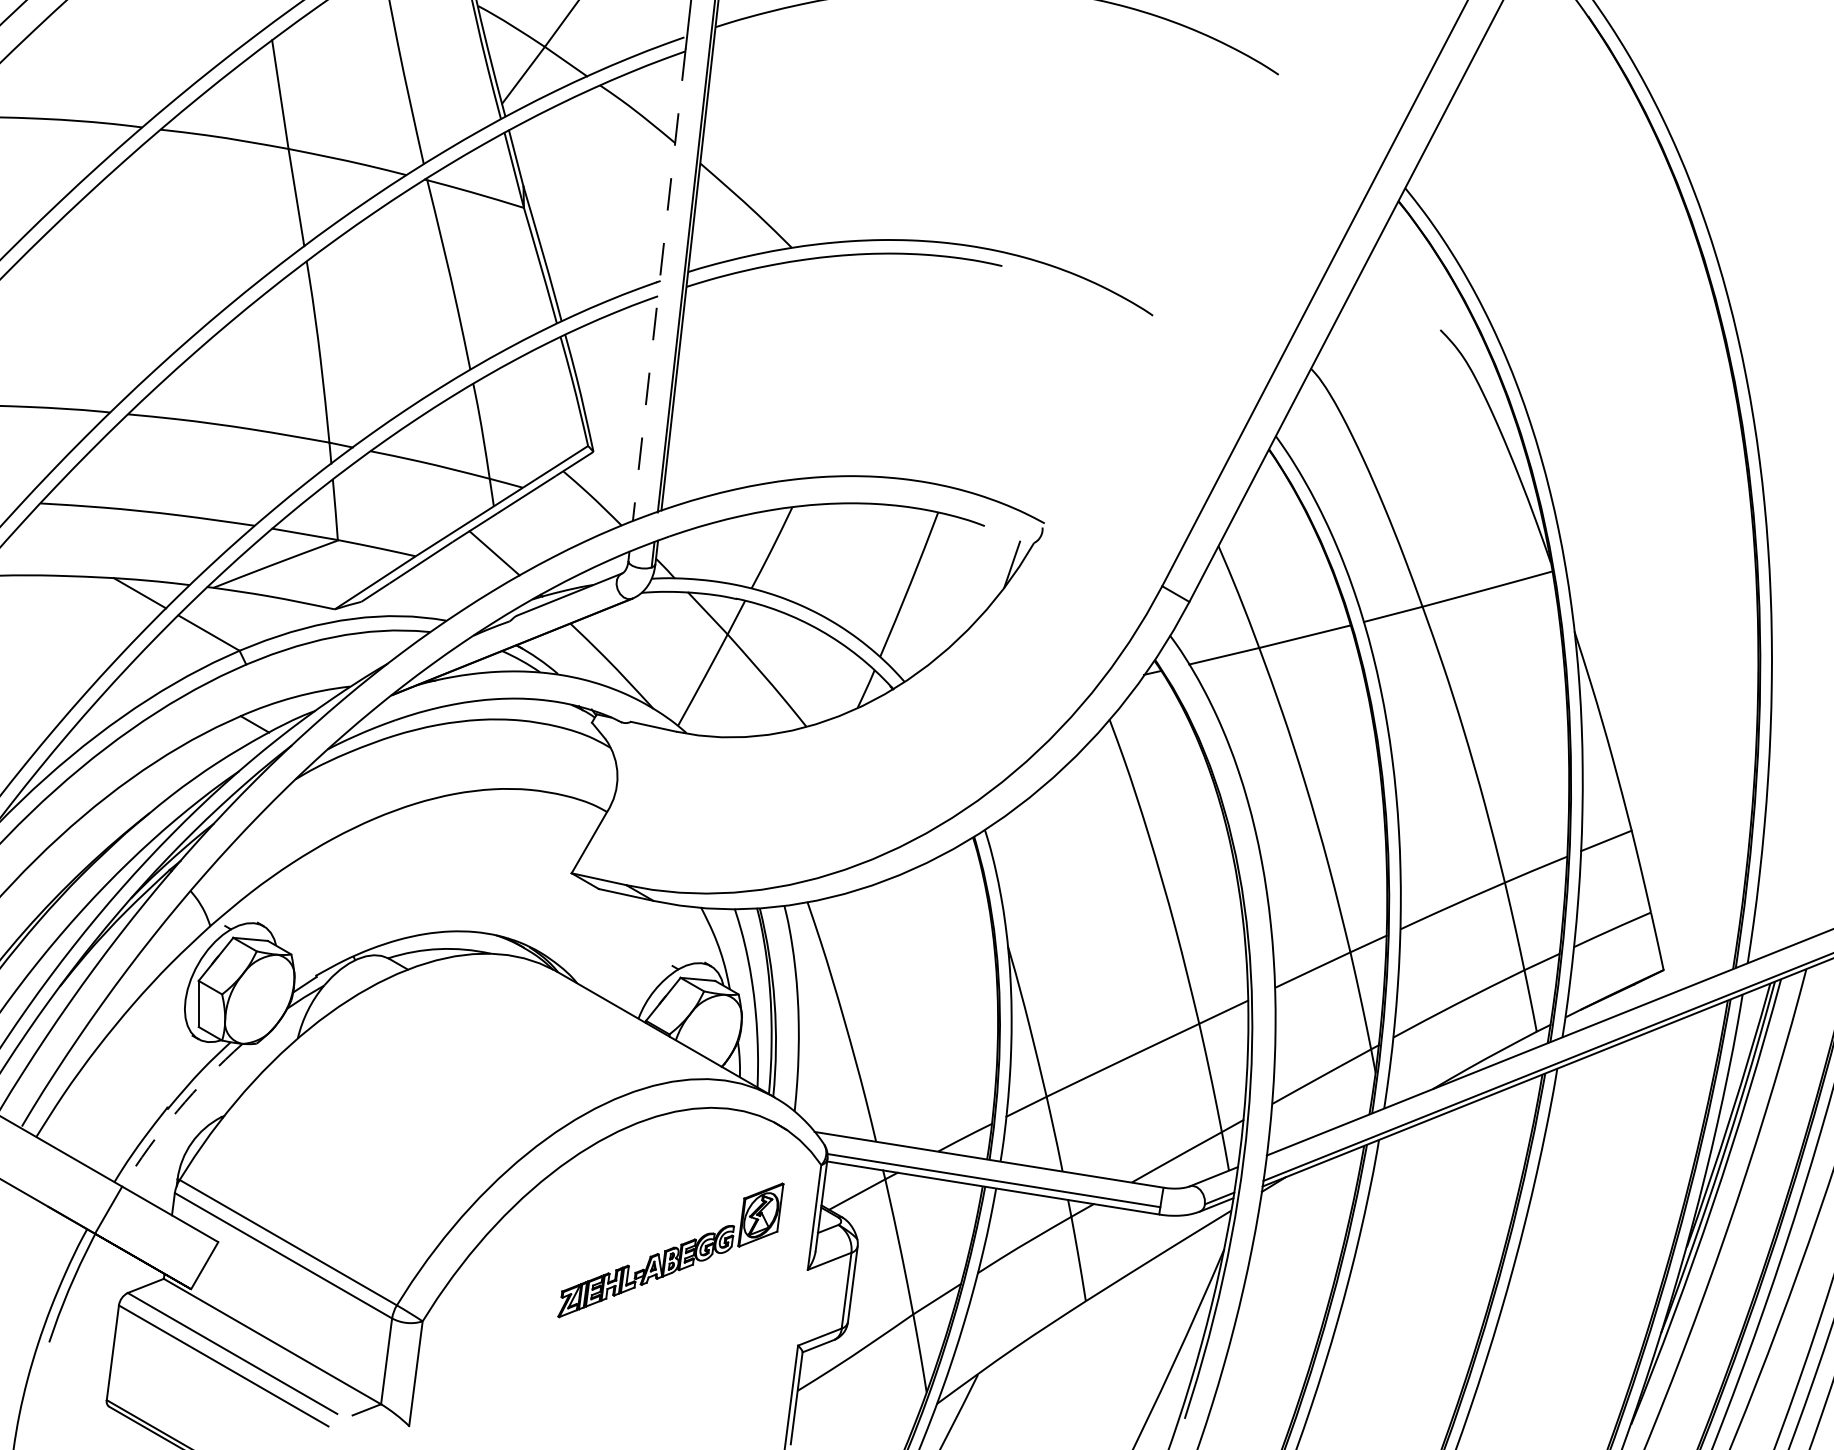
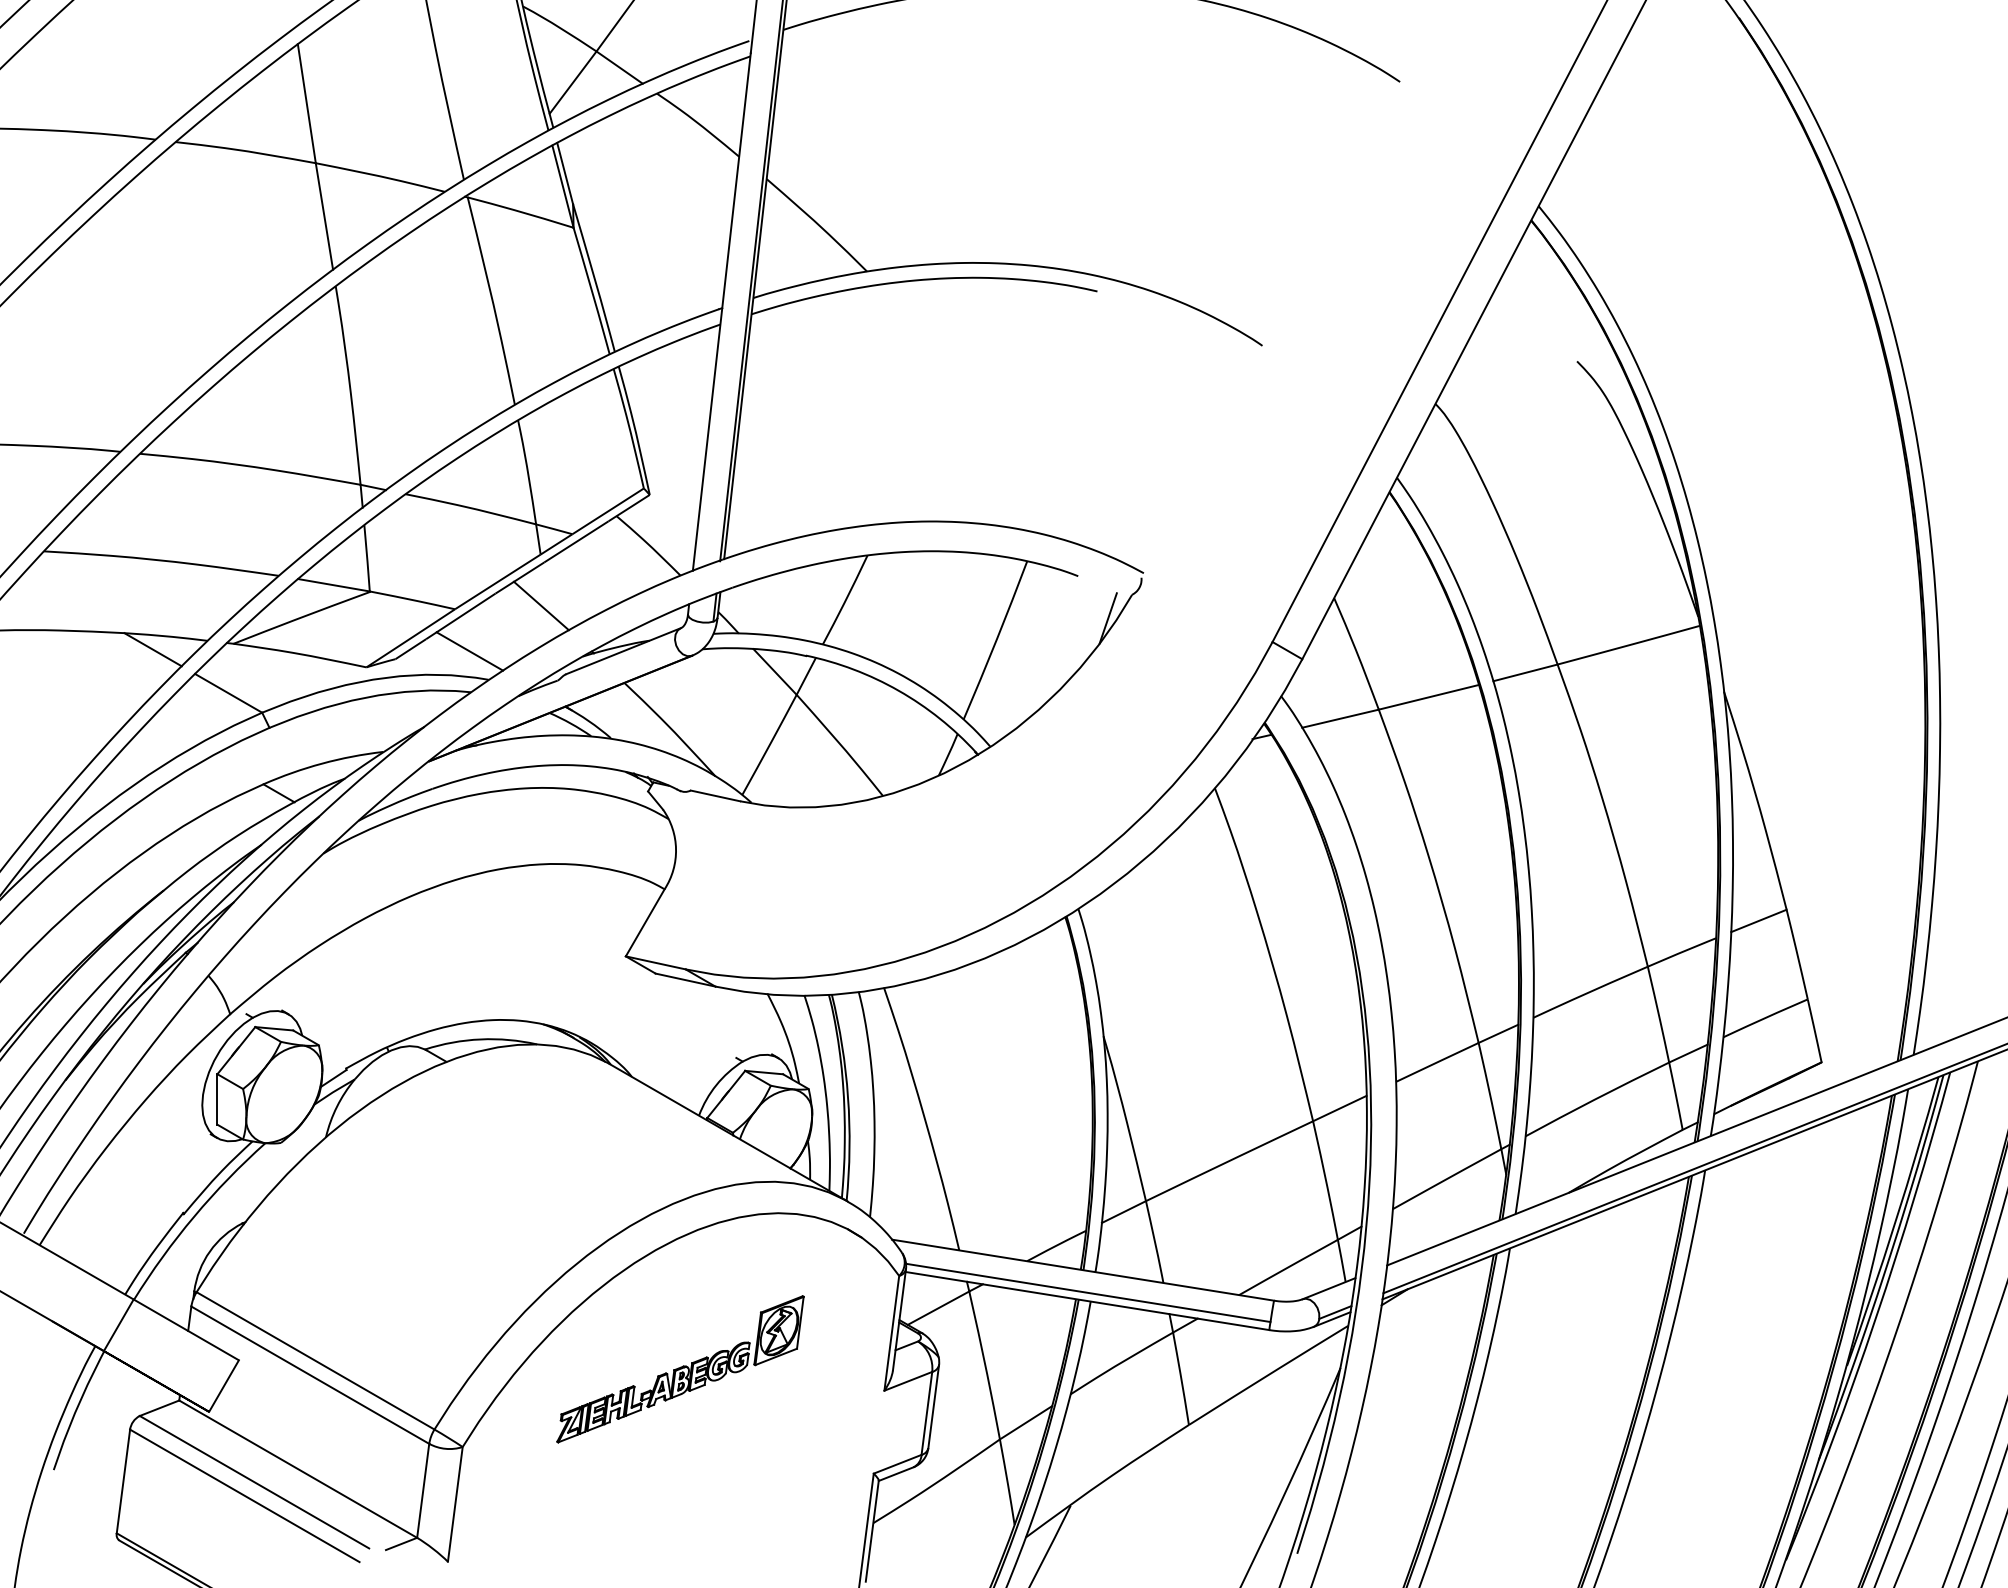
line: (659, 285) -> (721, 312), dashed -> solid
line: (428, 594) -> (469, 651), added
arc: (177, 1110) -> (194, 1216), dashed -> solid
part: (670, 1250) -> (680, 1369), moved

